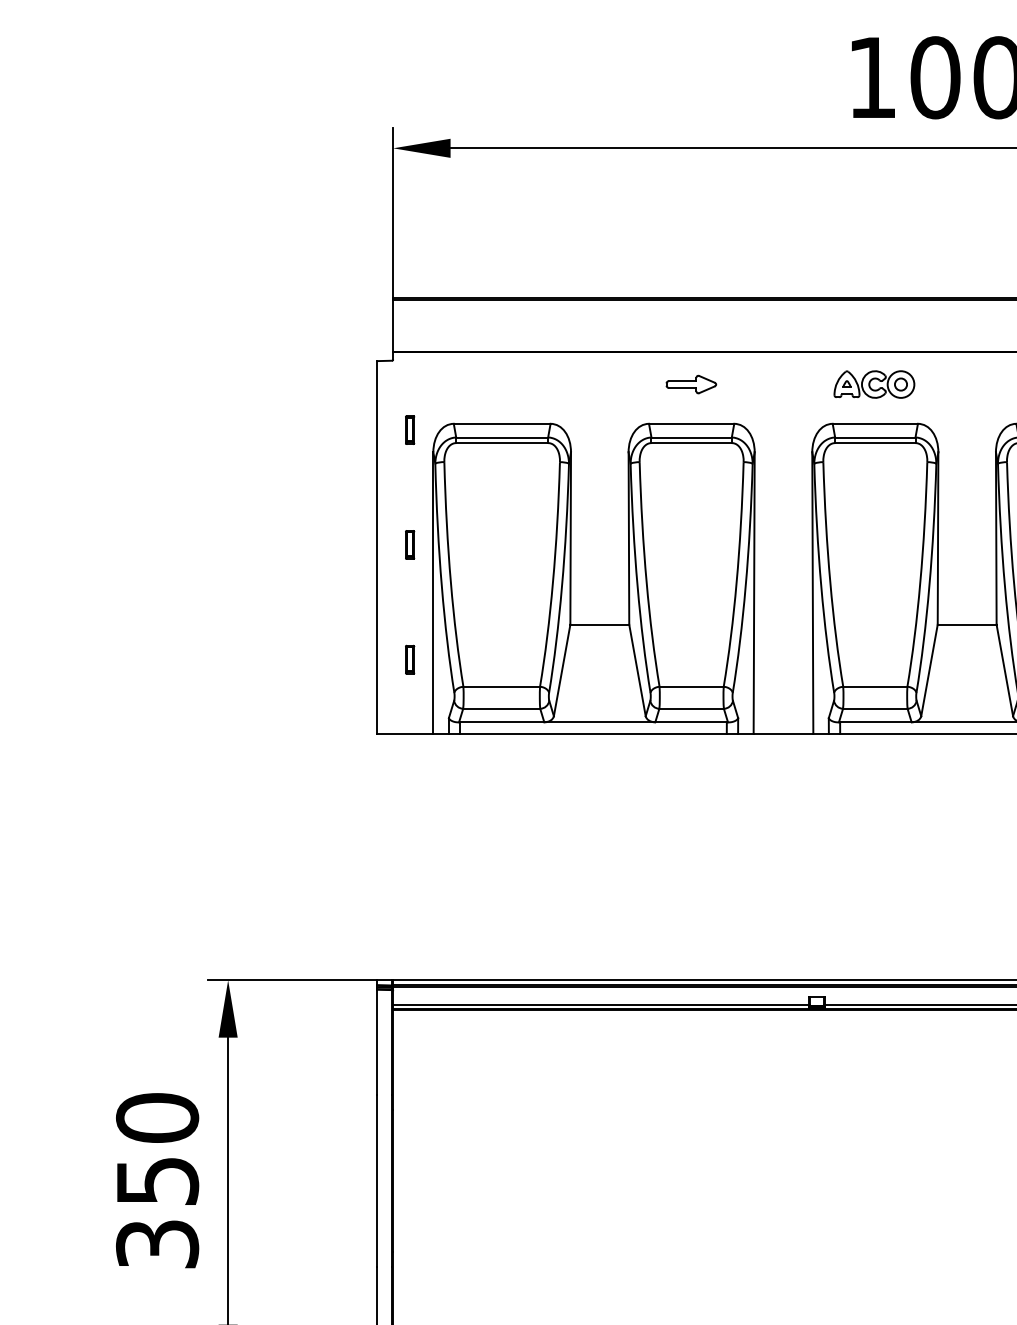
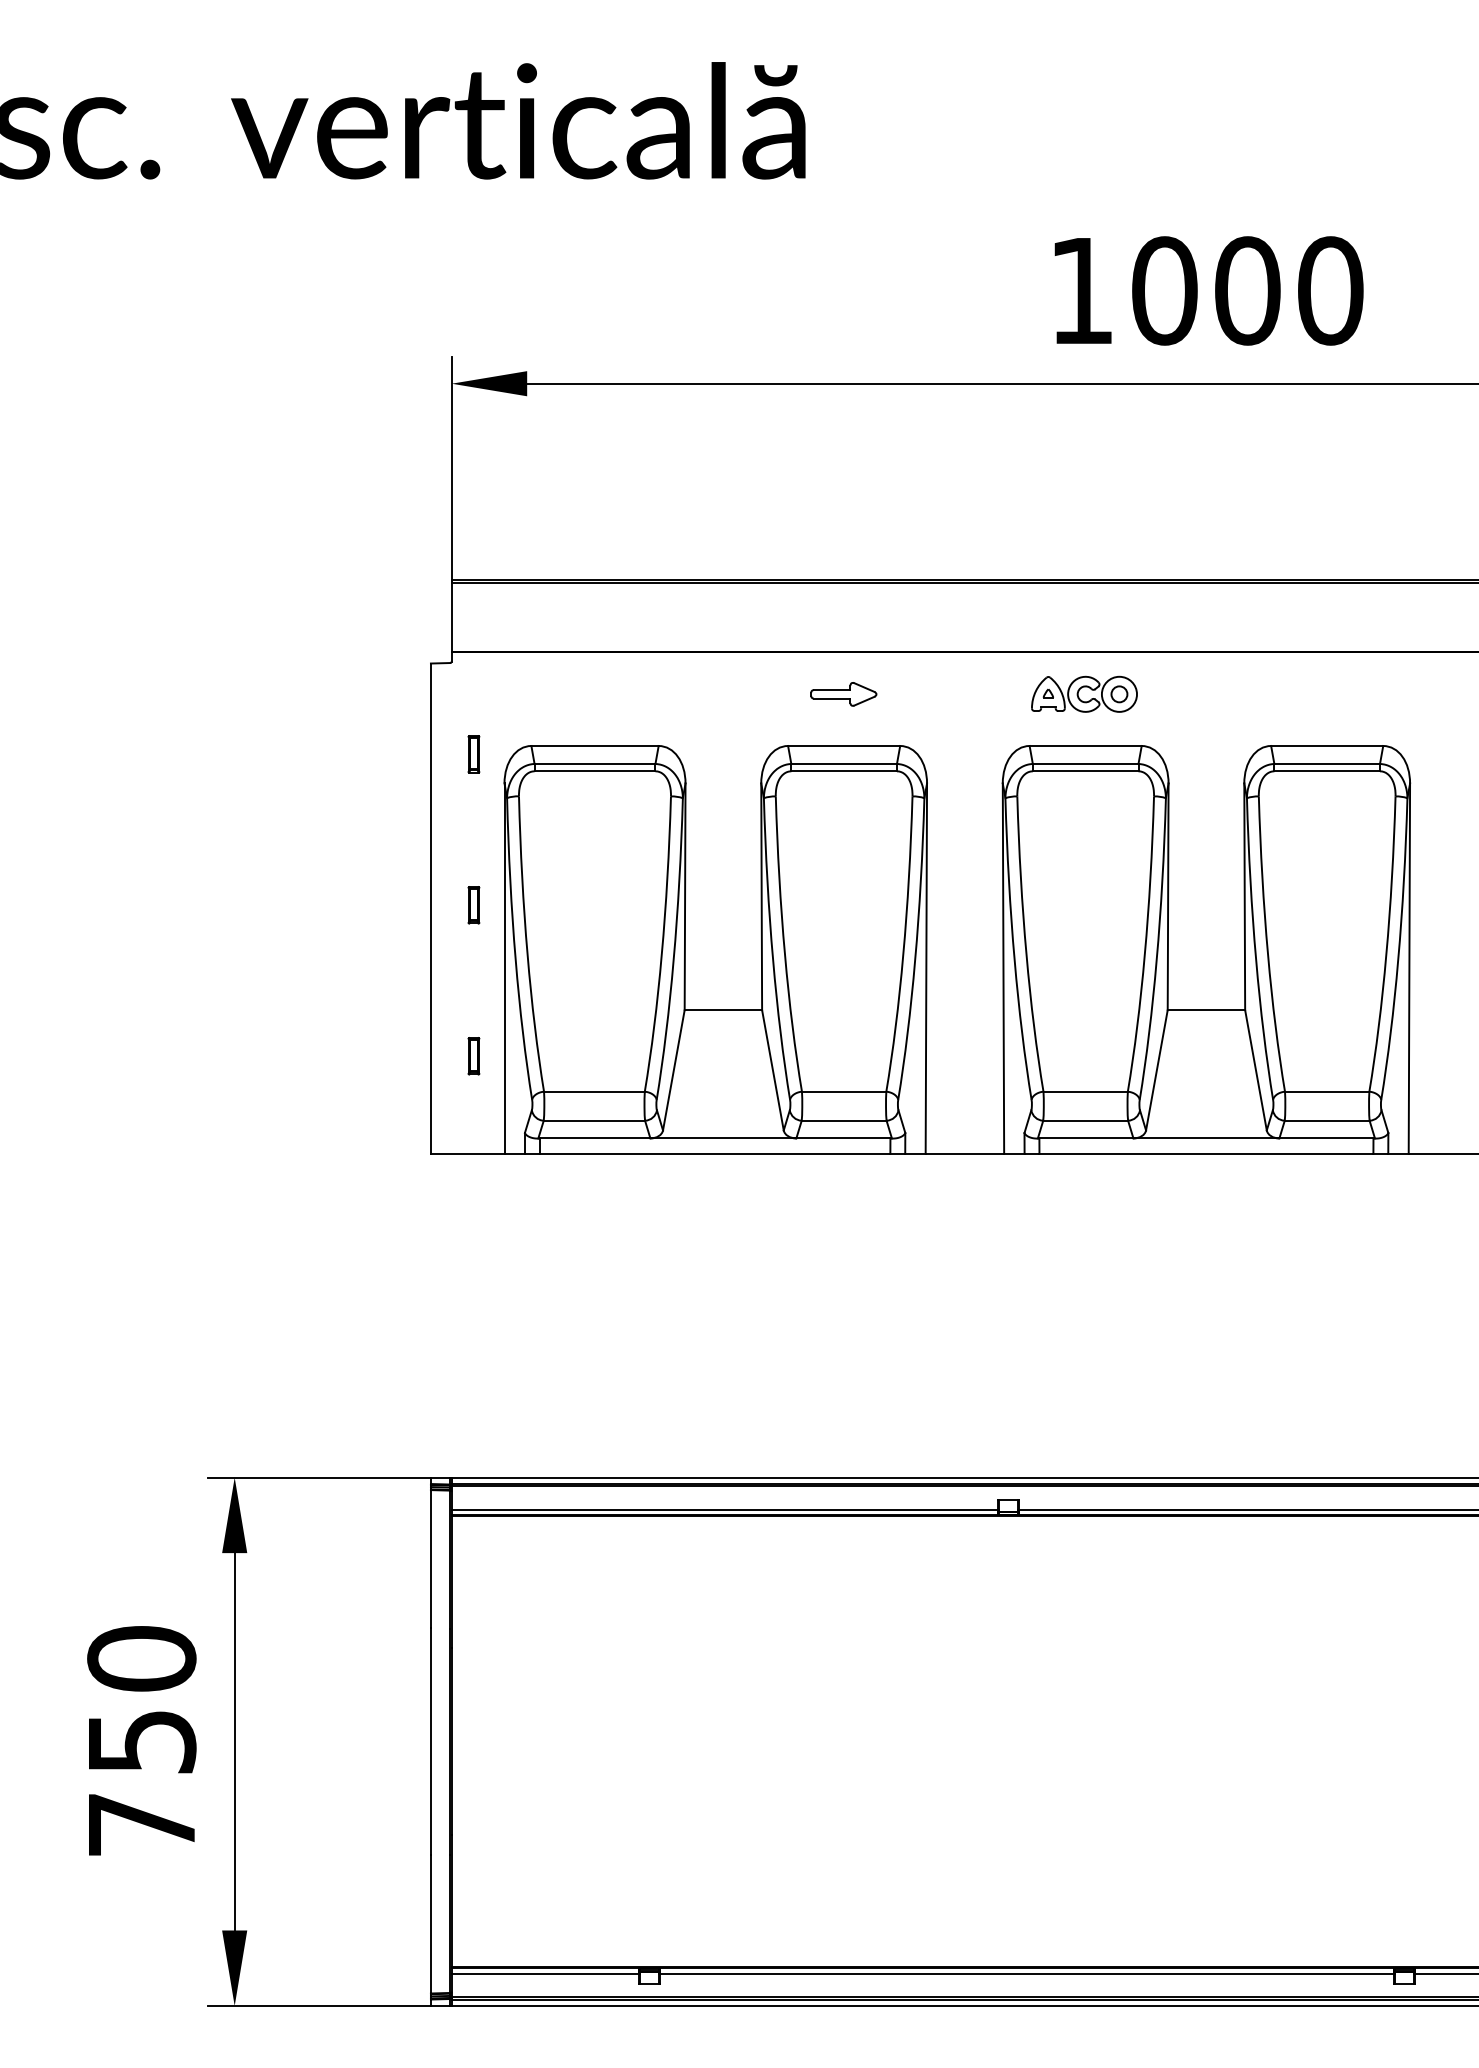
text: (157, 1244) -> (141, 1824), 350 -> 750

